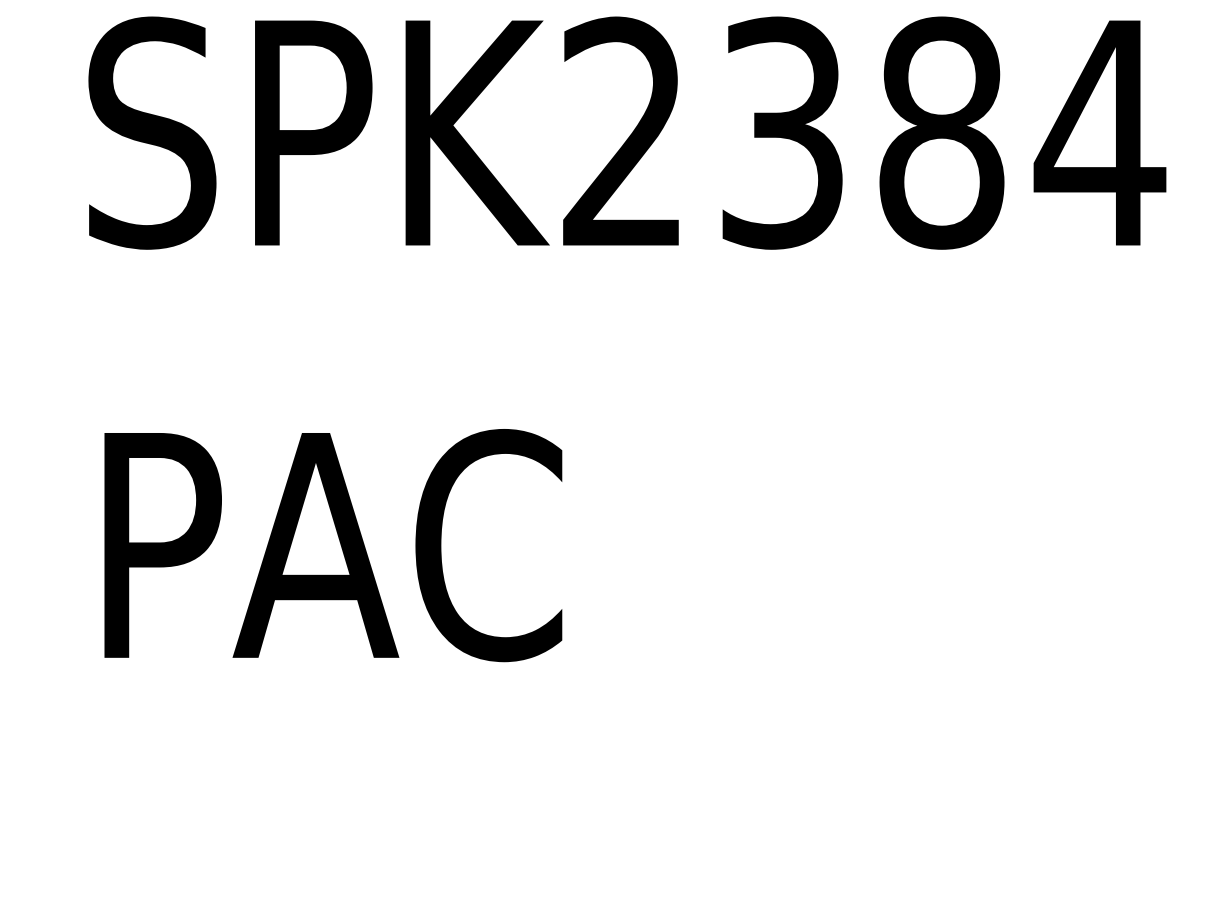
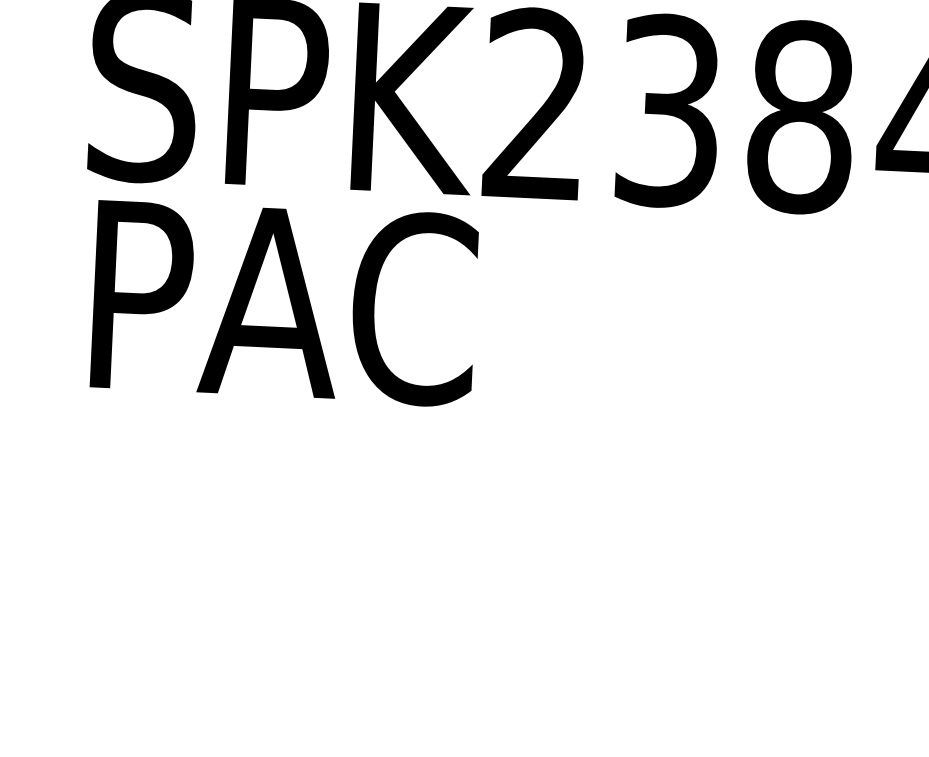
text: (333, 545) -> (284, 302), moved

